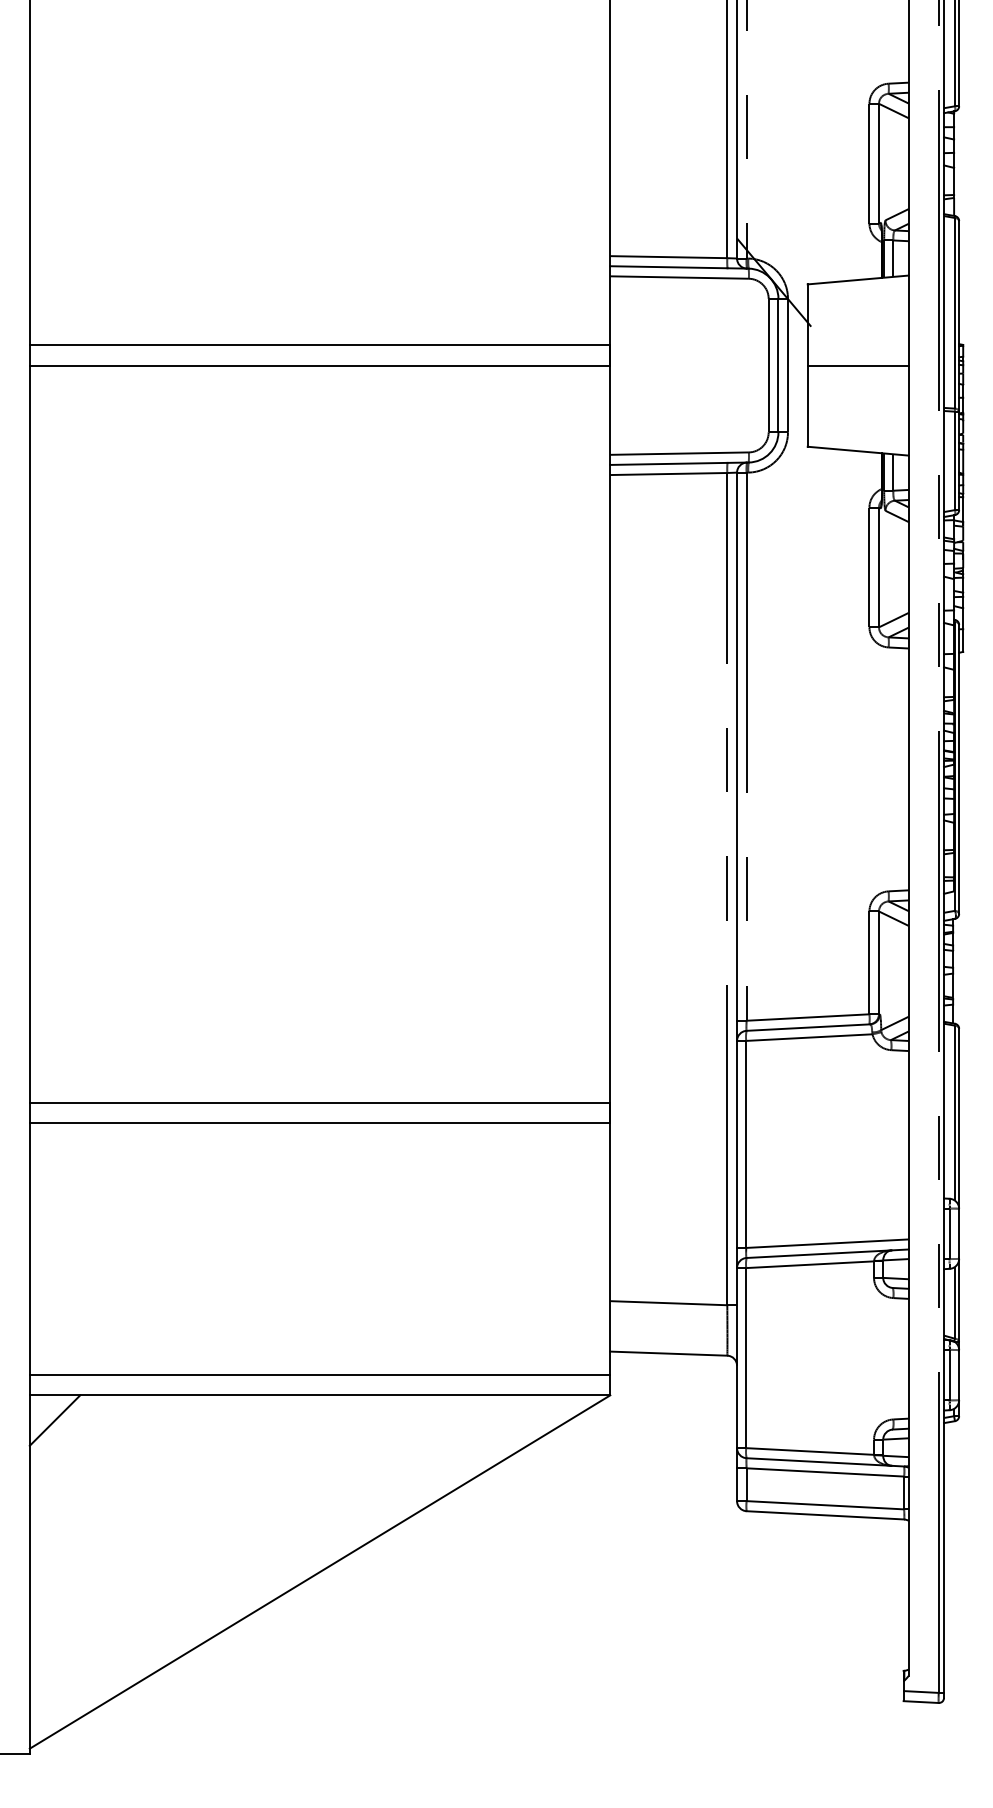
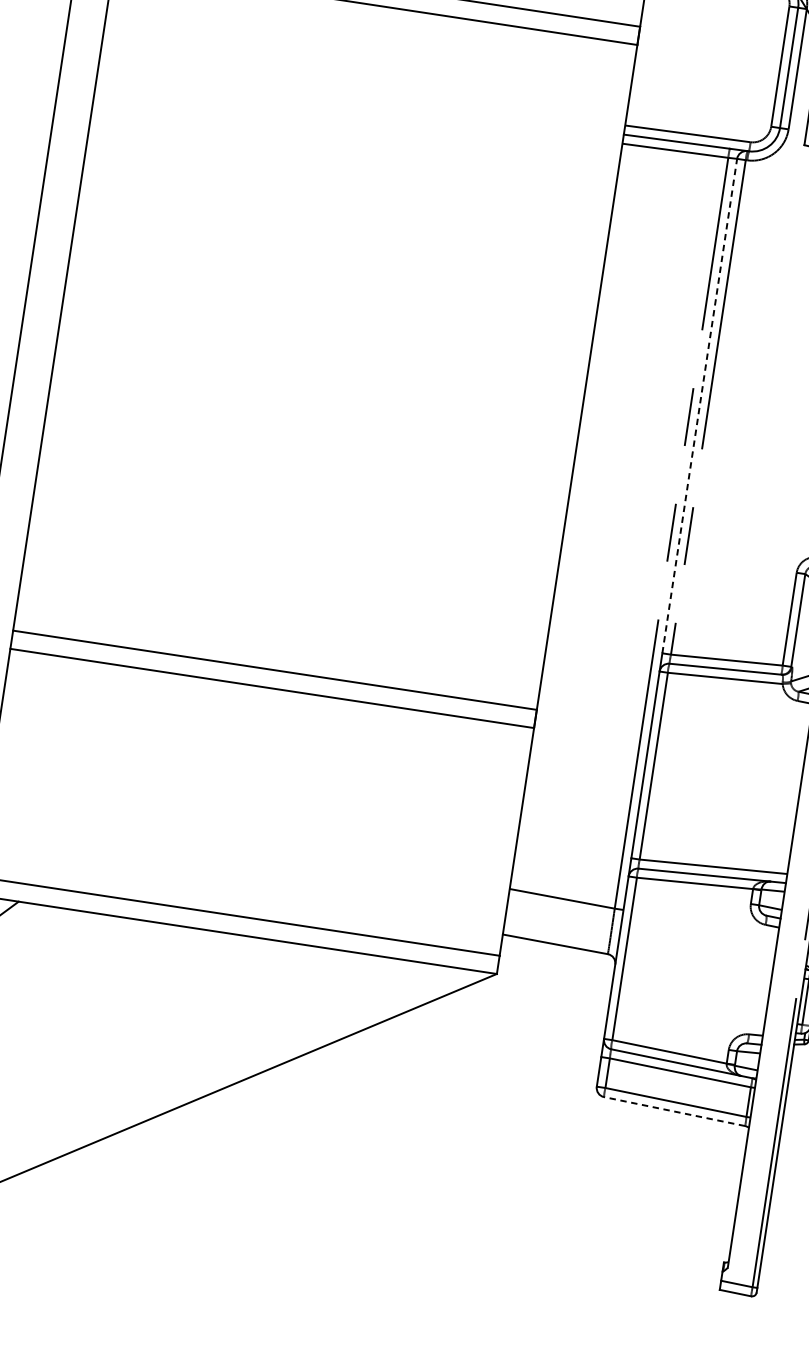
line: (737, 746) -> (700, 405), solid -> dashed
line: (825, 1515) -> (674, 1111), solid -> dashed

